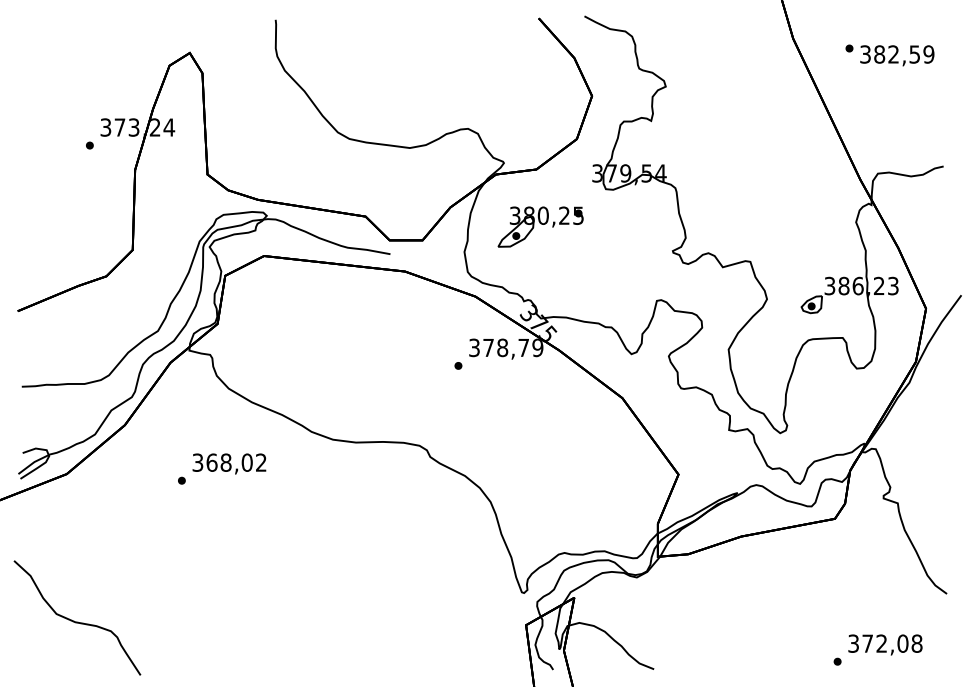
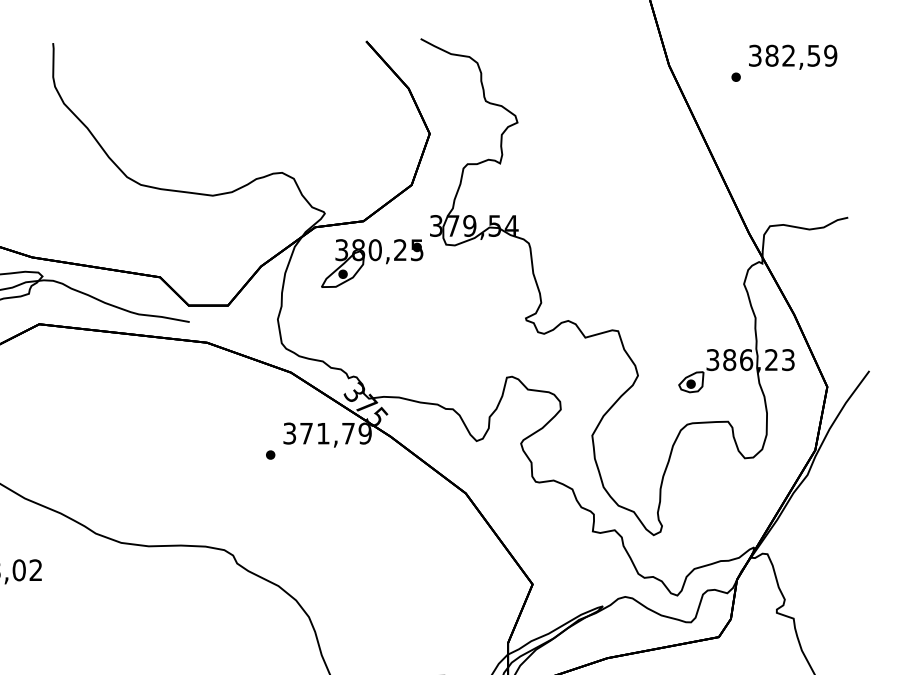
text: (897, 55) -> (793, 56), moved
part: (540, 226) -> (371, 262), moved
text: (502, 347) -> (323, 433), 378,79 -> 371,79

